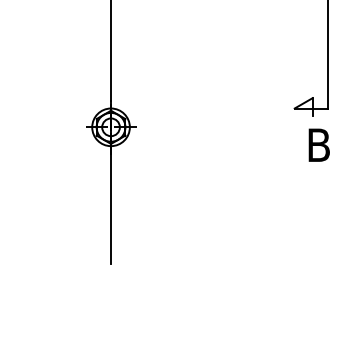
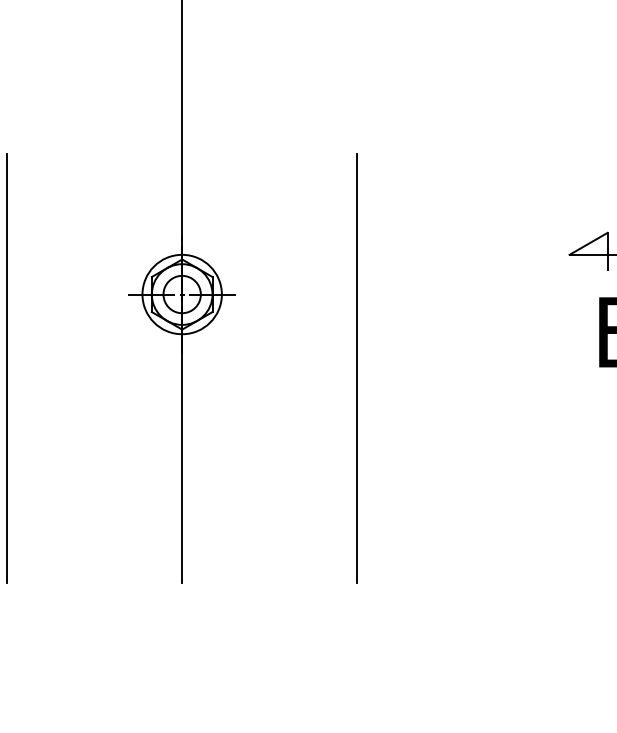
line: (28, 162) -> (8, 368), added
line: (194, 162) -> (358, 368), added

